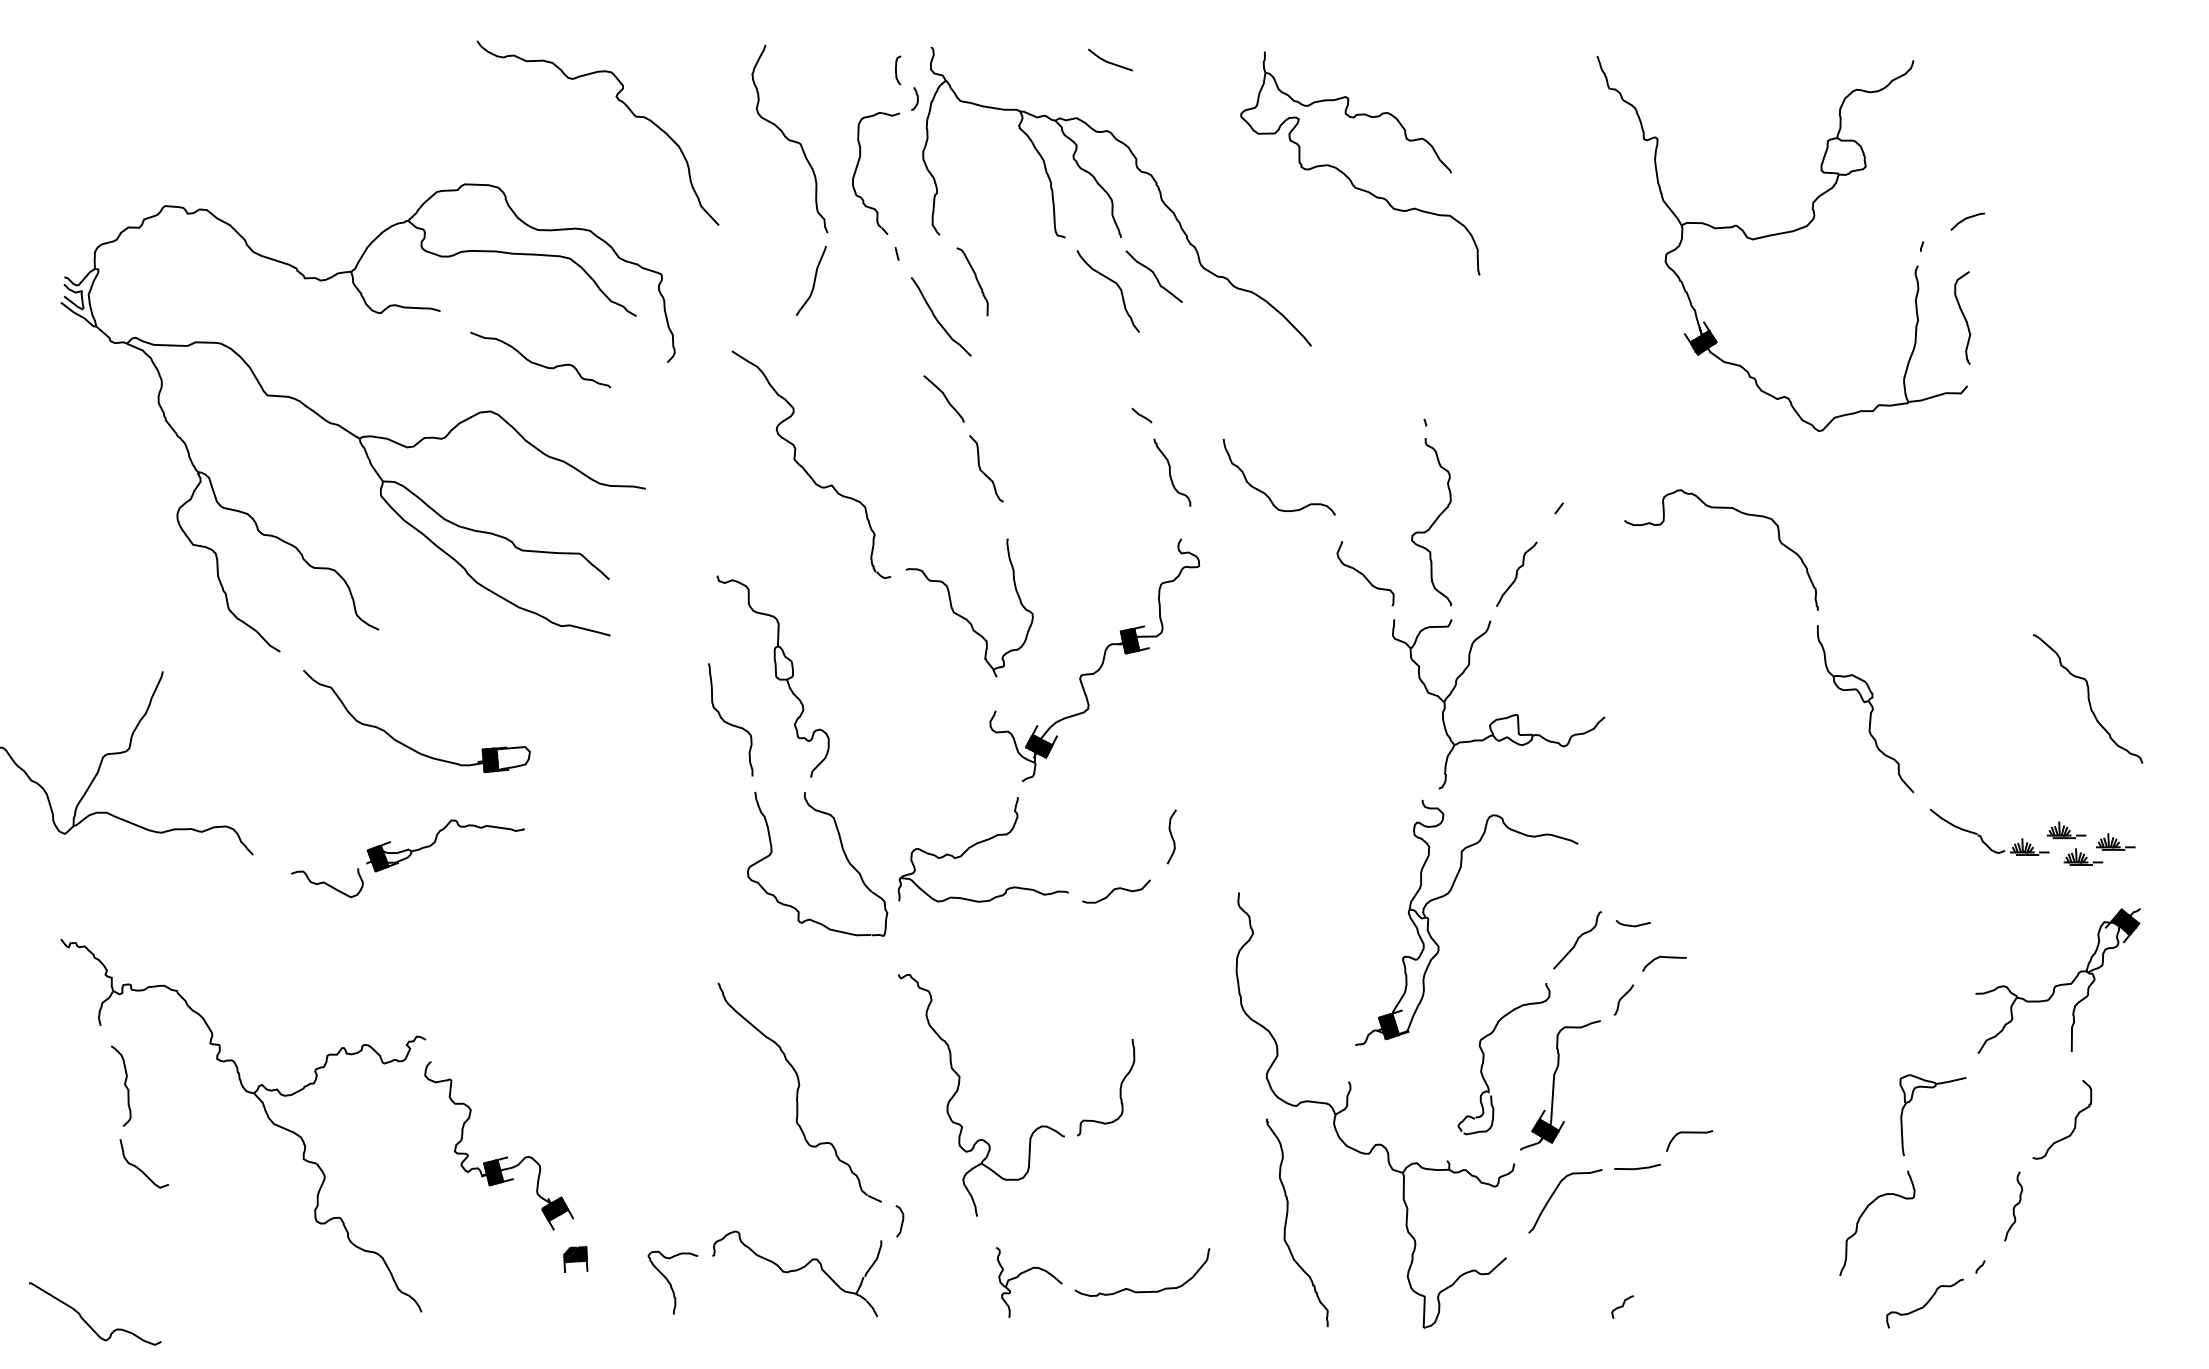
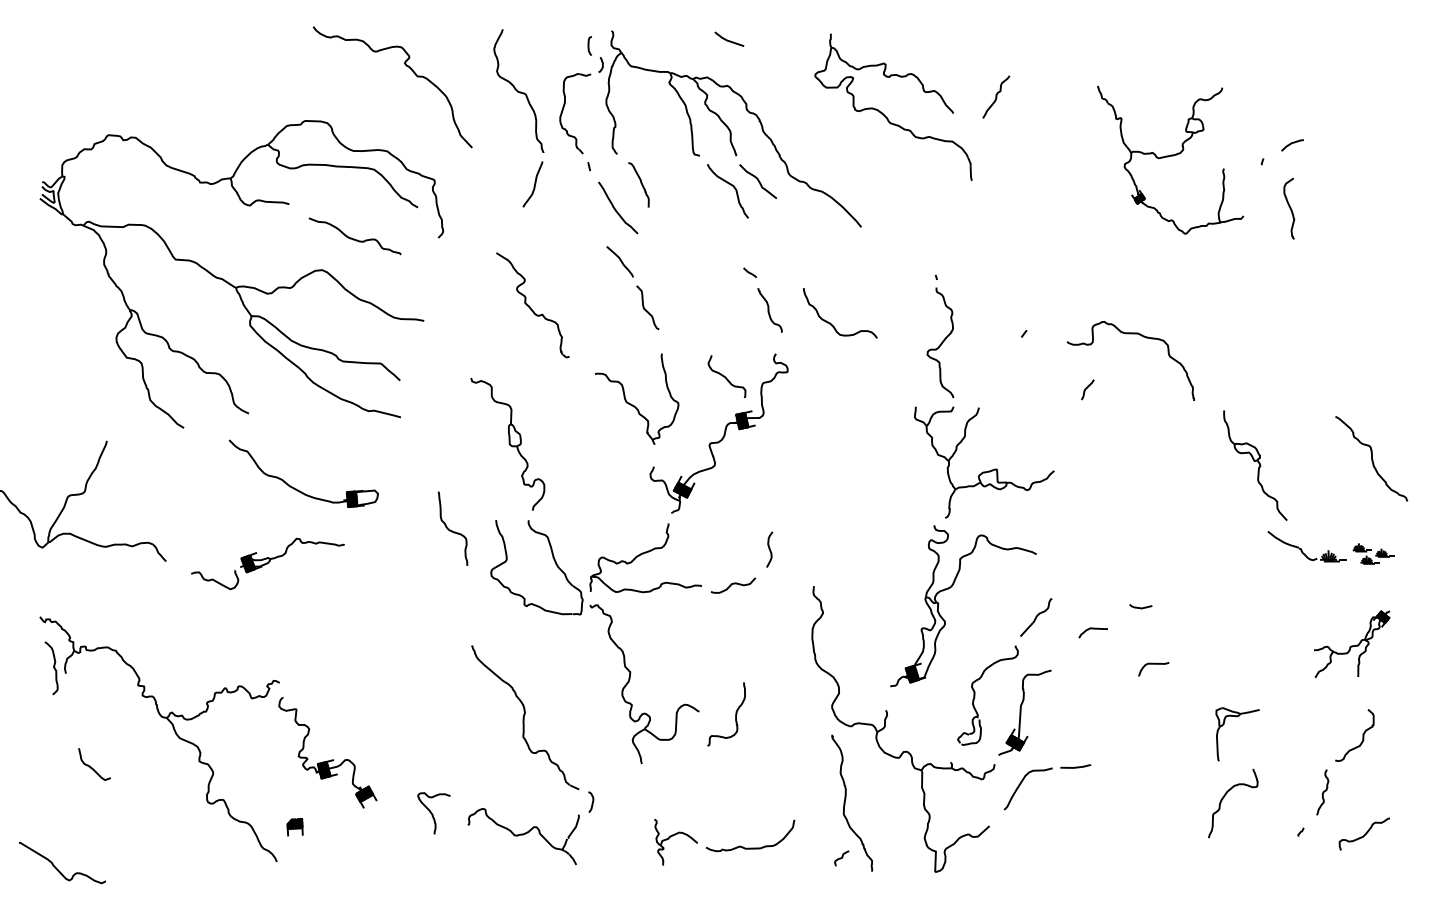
part: (1781, 243) -> (1170, 159), size x0.6
part: (810, 465) -> (532, 305), size x0.7
curve: (1363, 573) -> (725, 376), moved
curve: (1517, 573) -> (996, 96), moved
part: (1865, 708) -> (1255, 465), moved
curve: (730, 722) -> (452, 530), moved
part: (405, 743) -> (296, 488), moved
part: (2090, 842) -> (1373, 553), size x0.7
line: (1632, 925) -> (1140, 607), moved
part: (2057, 981) -> (1351, 644), size x0.7
curve: (1623, 998) -> (1087, 388), moved
curve: (124, 1086) -> (53, 668), moved
part: (959, 1087) -> (630, 679), moved
part: (1912, 1100) -> (1224, 724), moved
curve: (1689, 1133) -> (1153, 664), moved
part: (574, 1259) -> (294, 827), moved
part: (672, 1282) -> (433, 813), moved
curve: (1924, 1304) -> (1364, 834), moved
curve: (1622, 1307) -> (841, 858), moved

